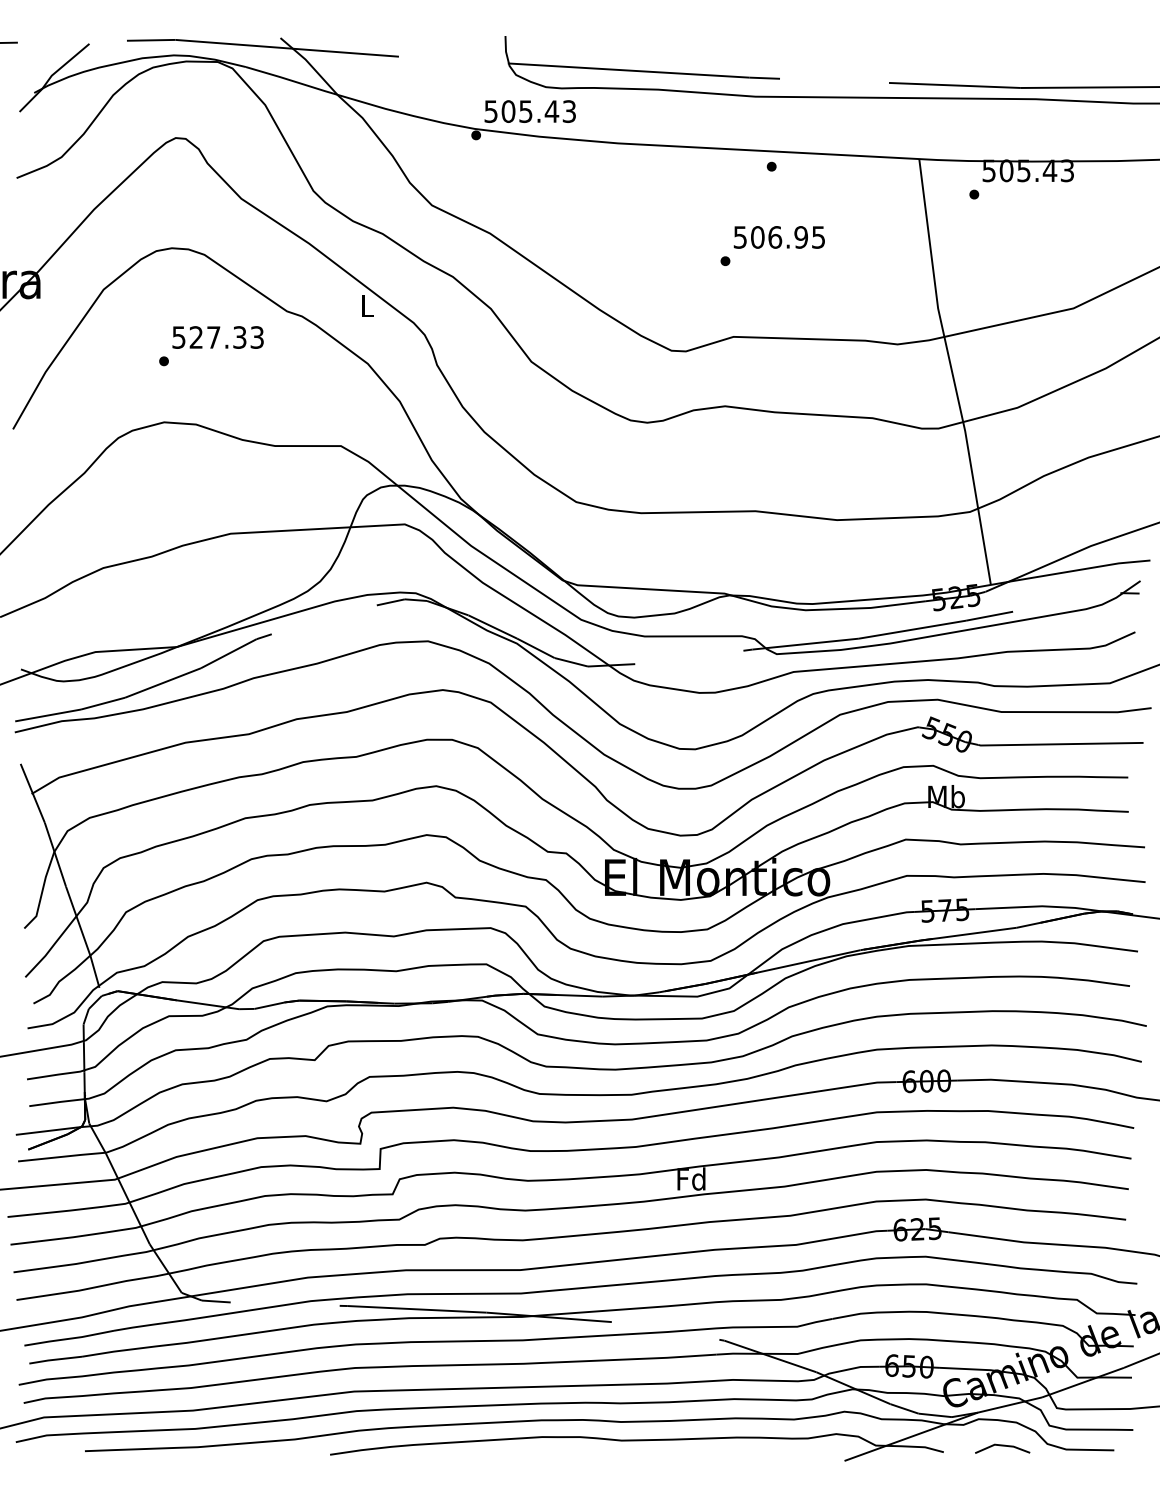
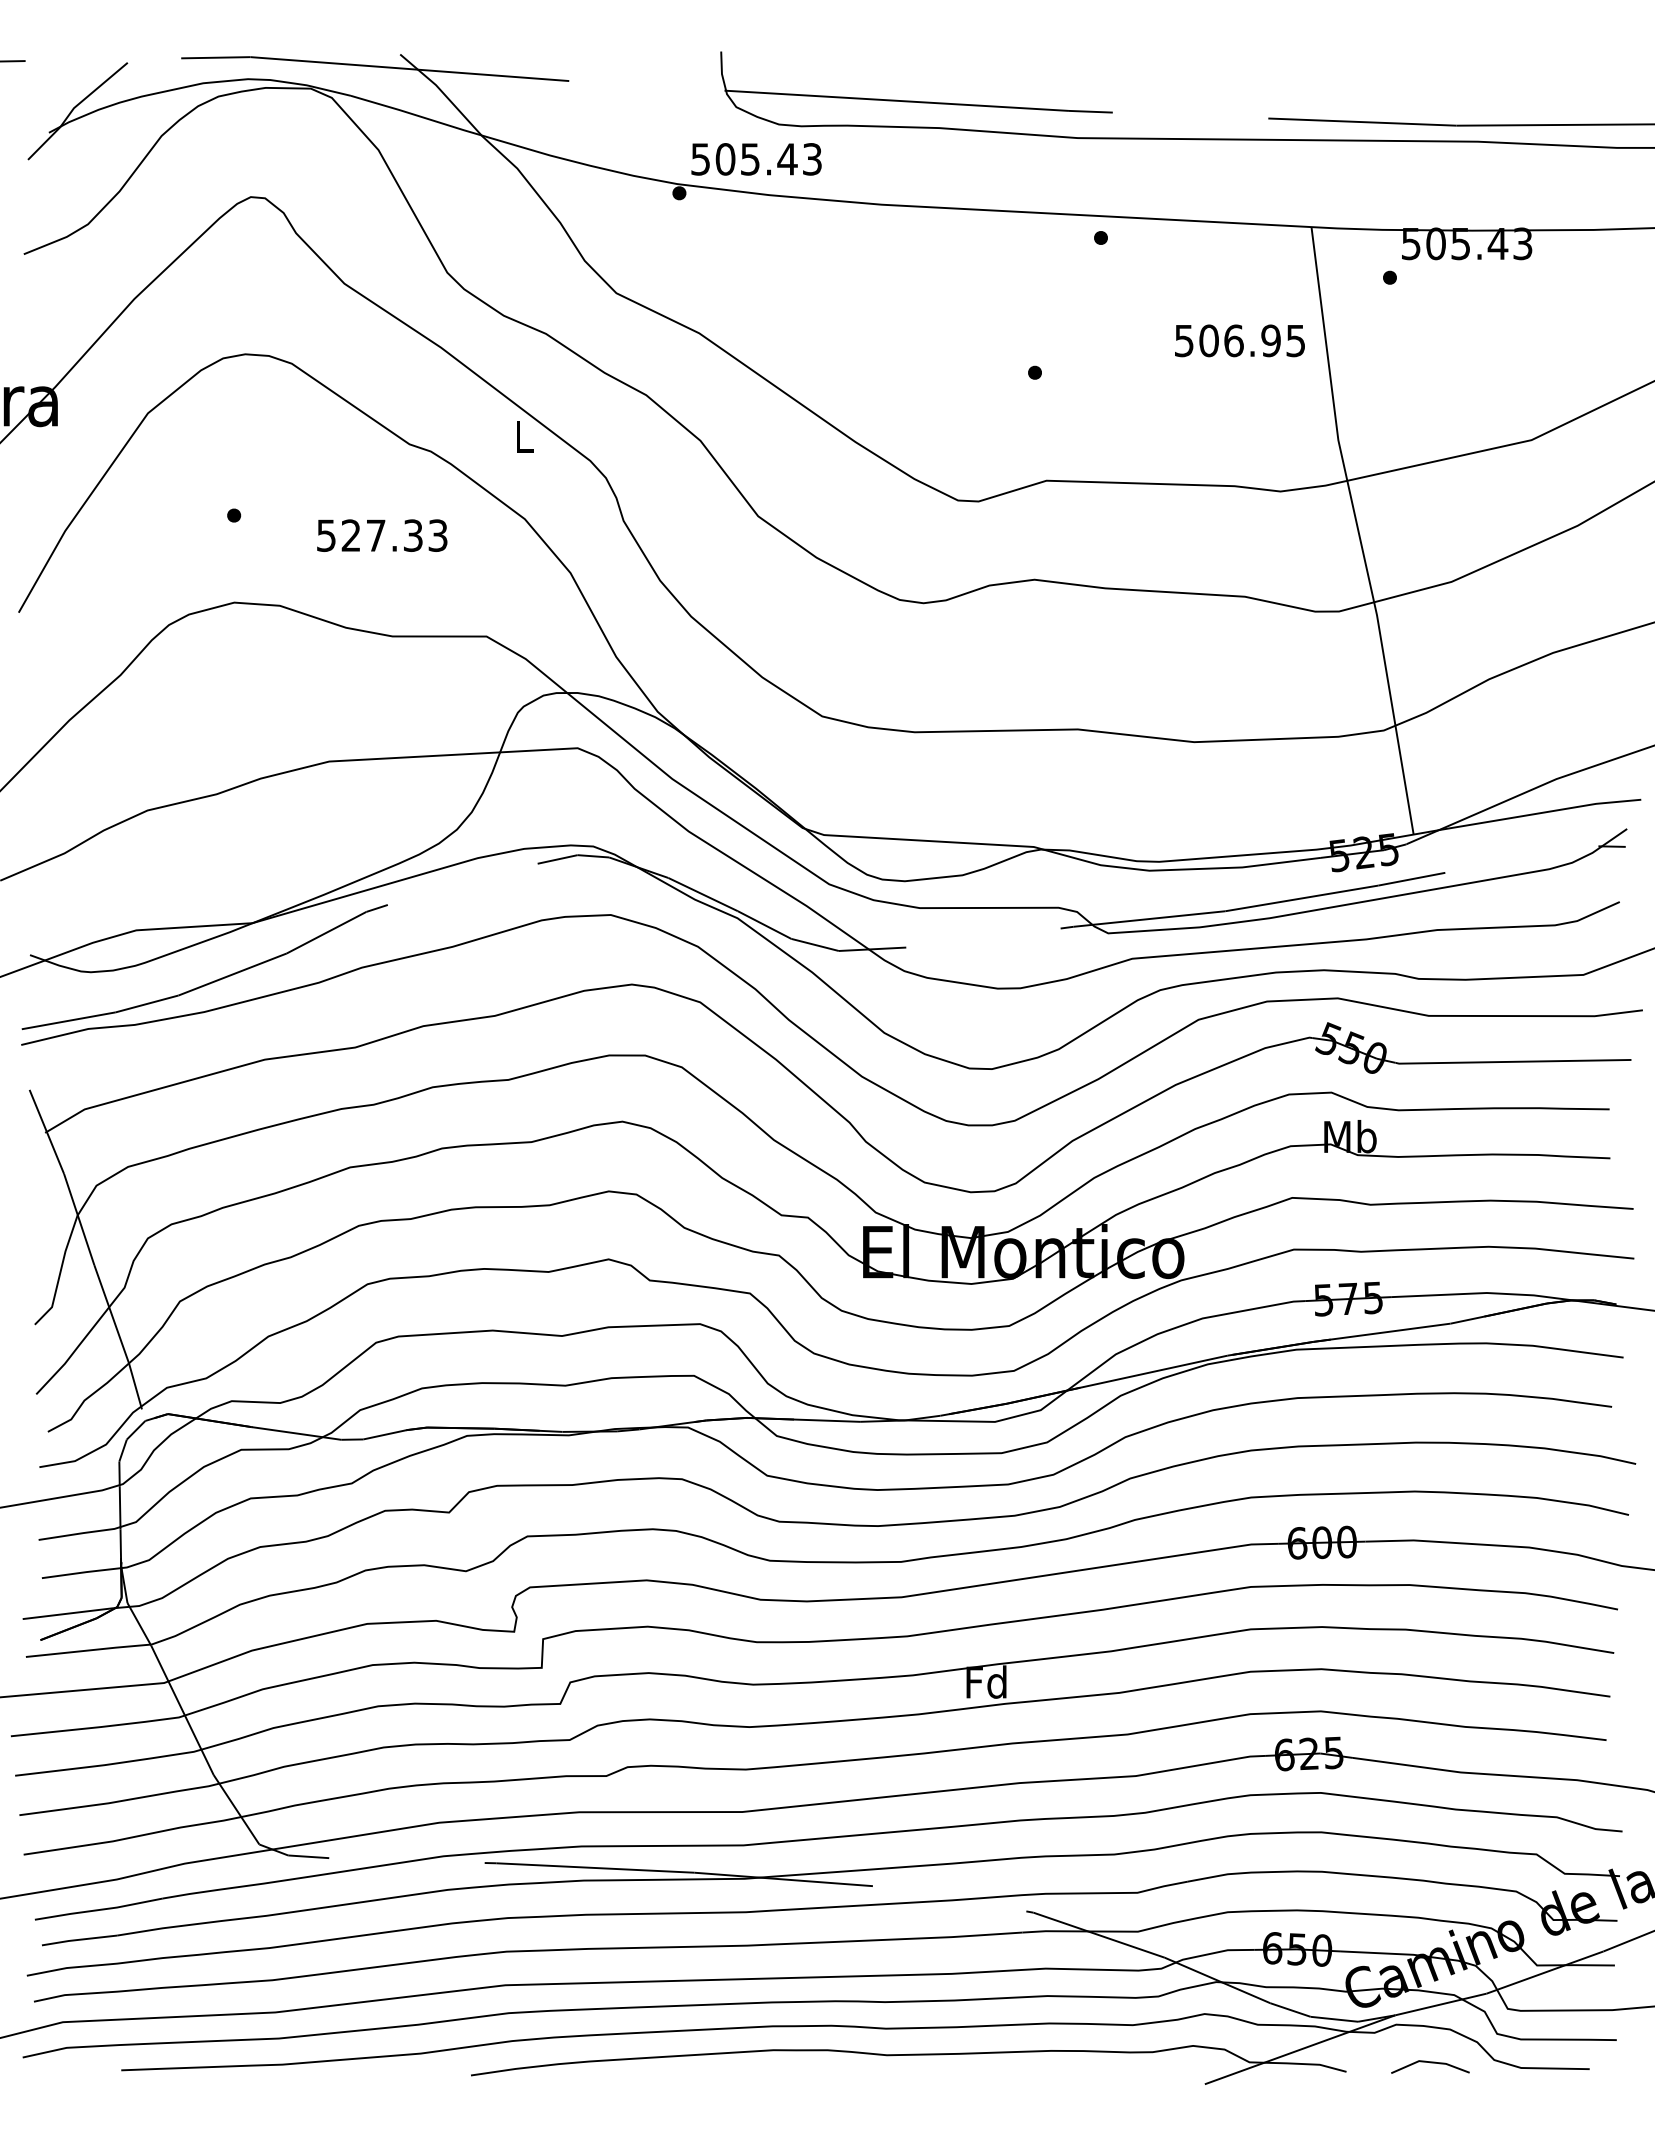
text: (779, 237) -> (1239, 340), moved
text: (218, 337) -> (382, 535), moved

